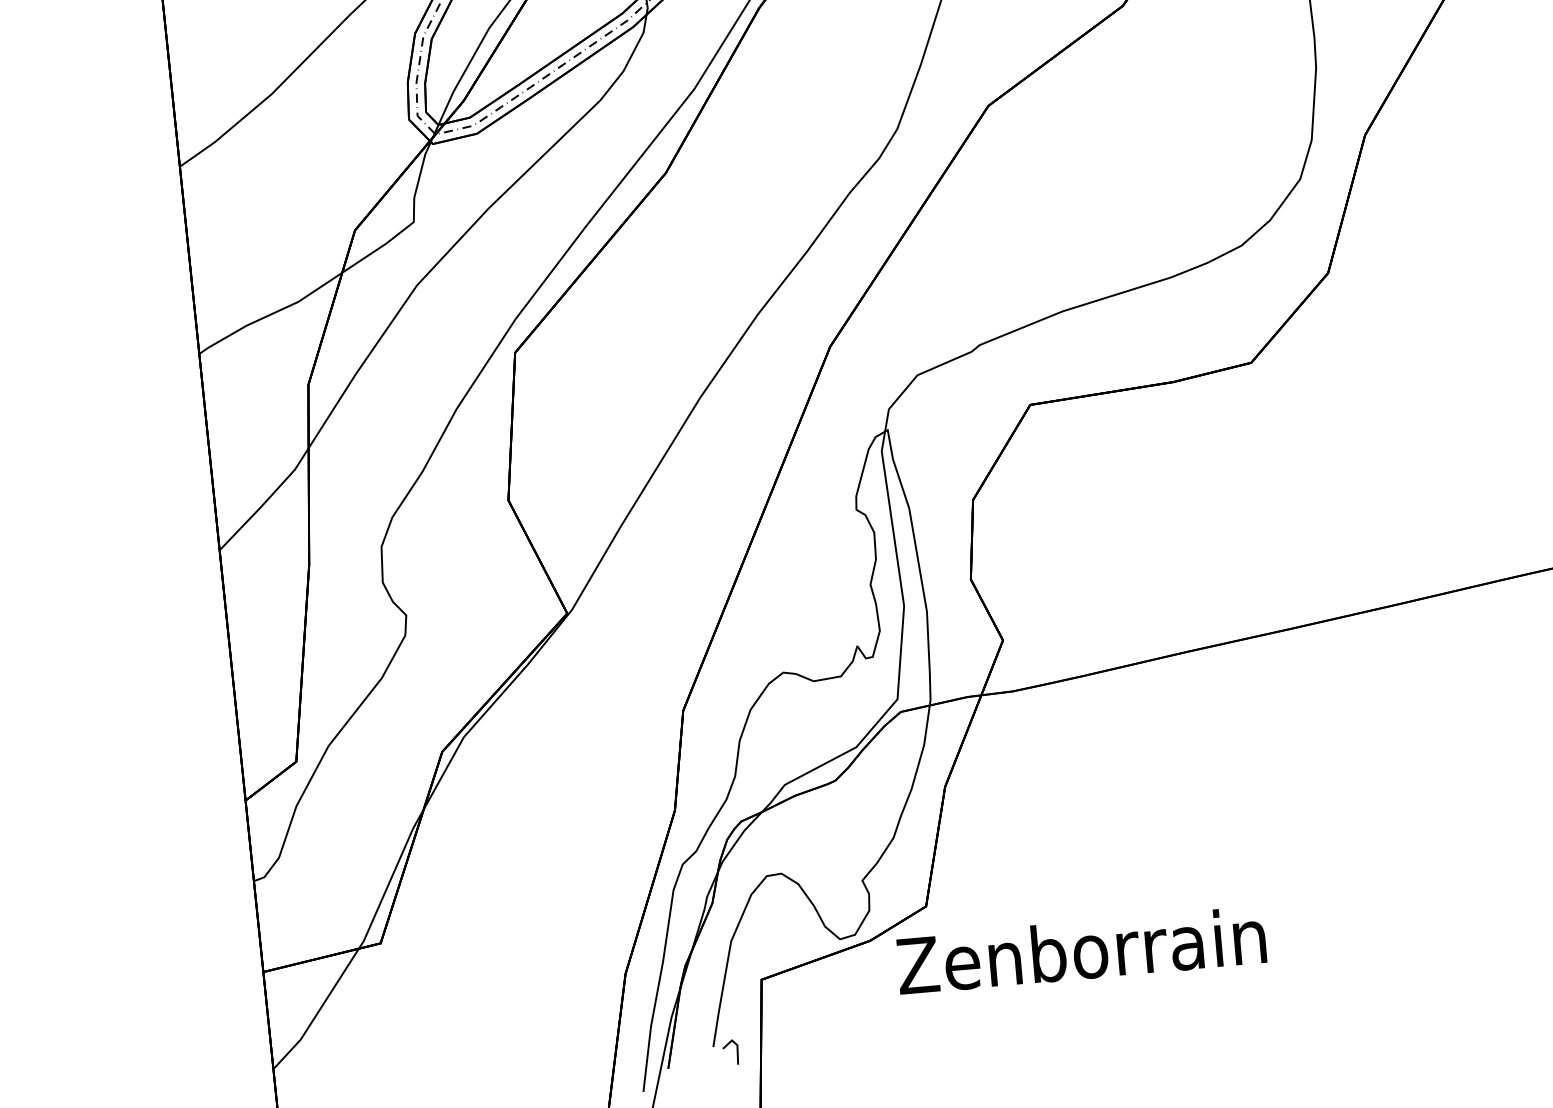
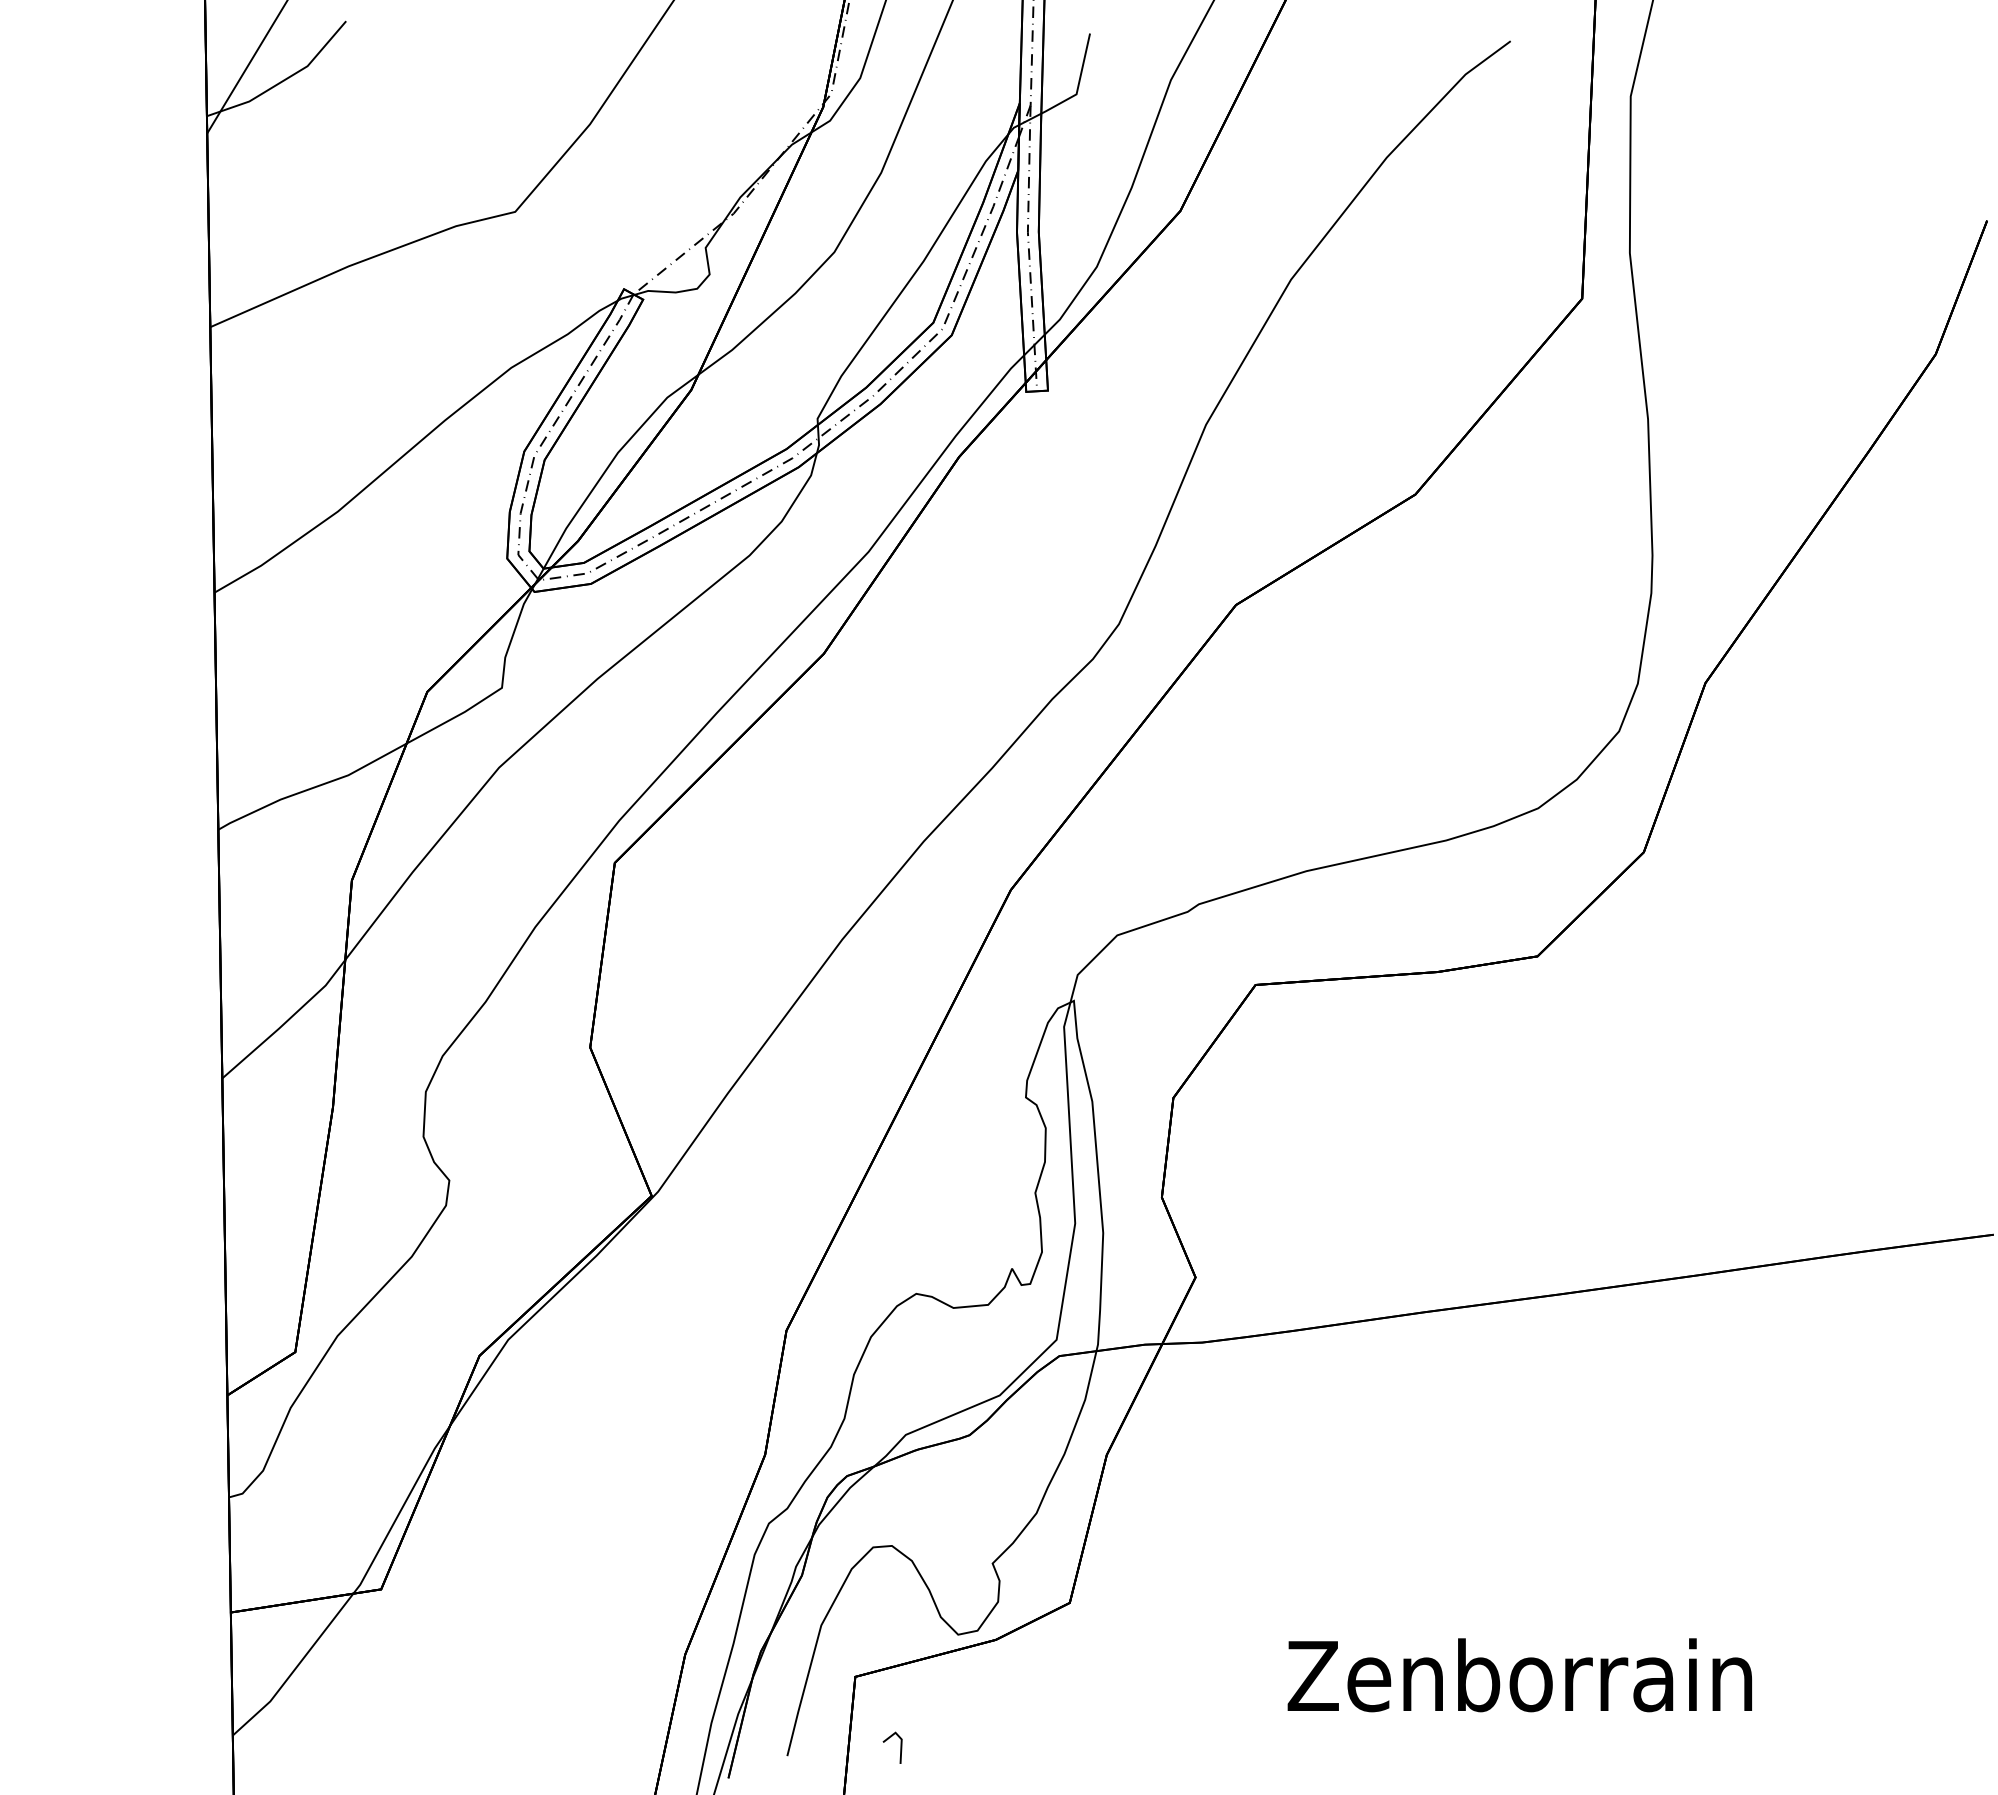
text: (1081, 950) -> (1519, 1675), moved
line: (736, 1051) -> (900, 1747), moved

